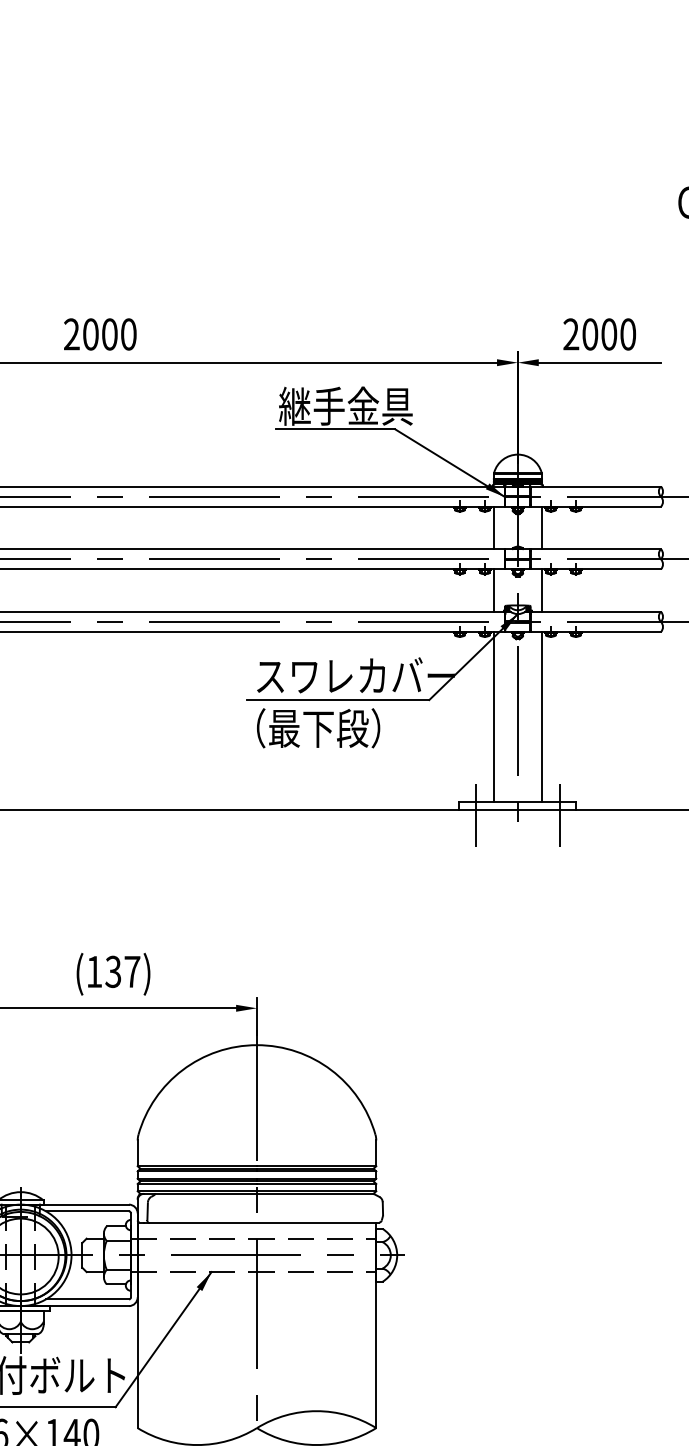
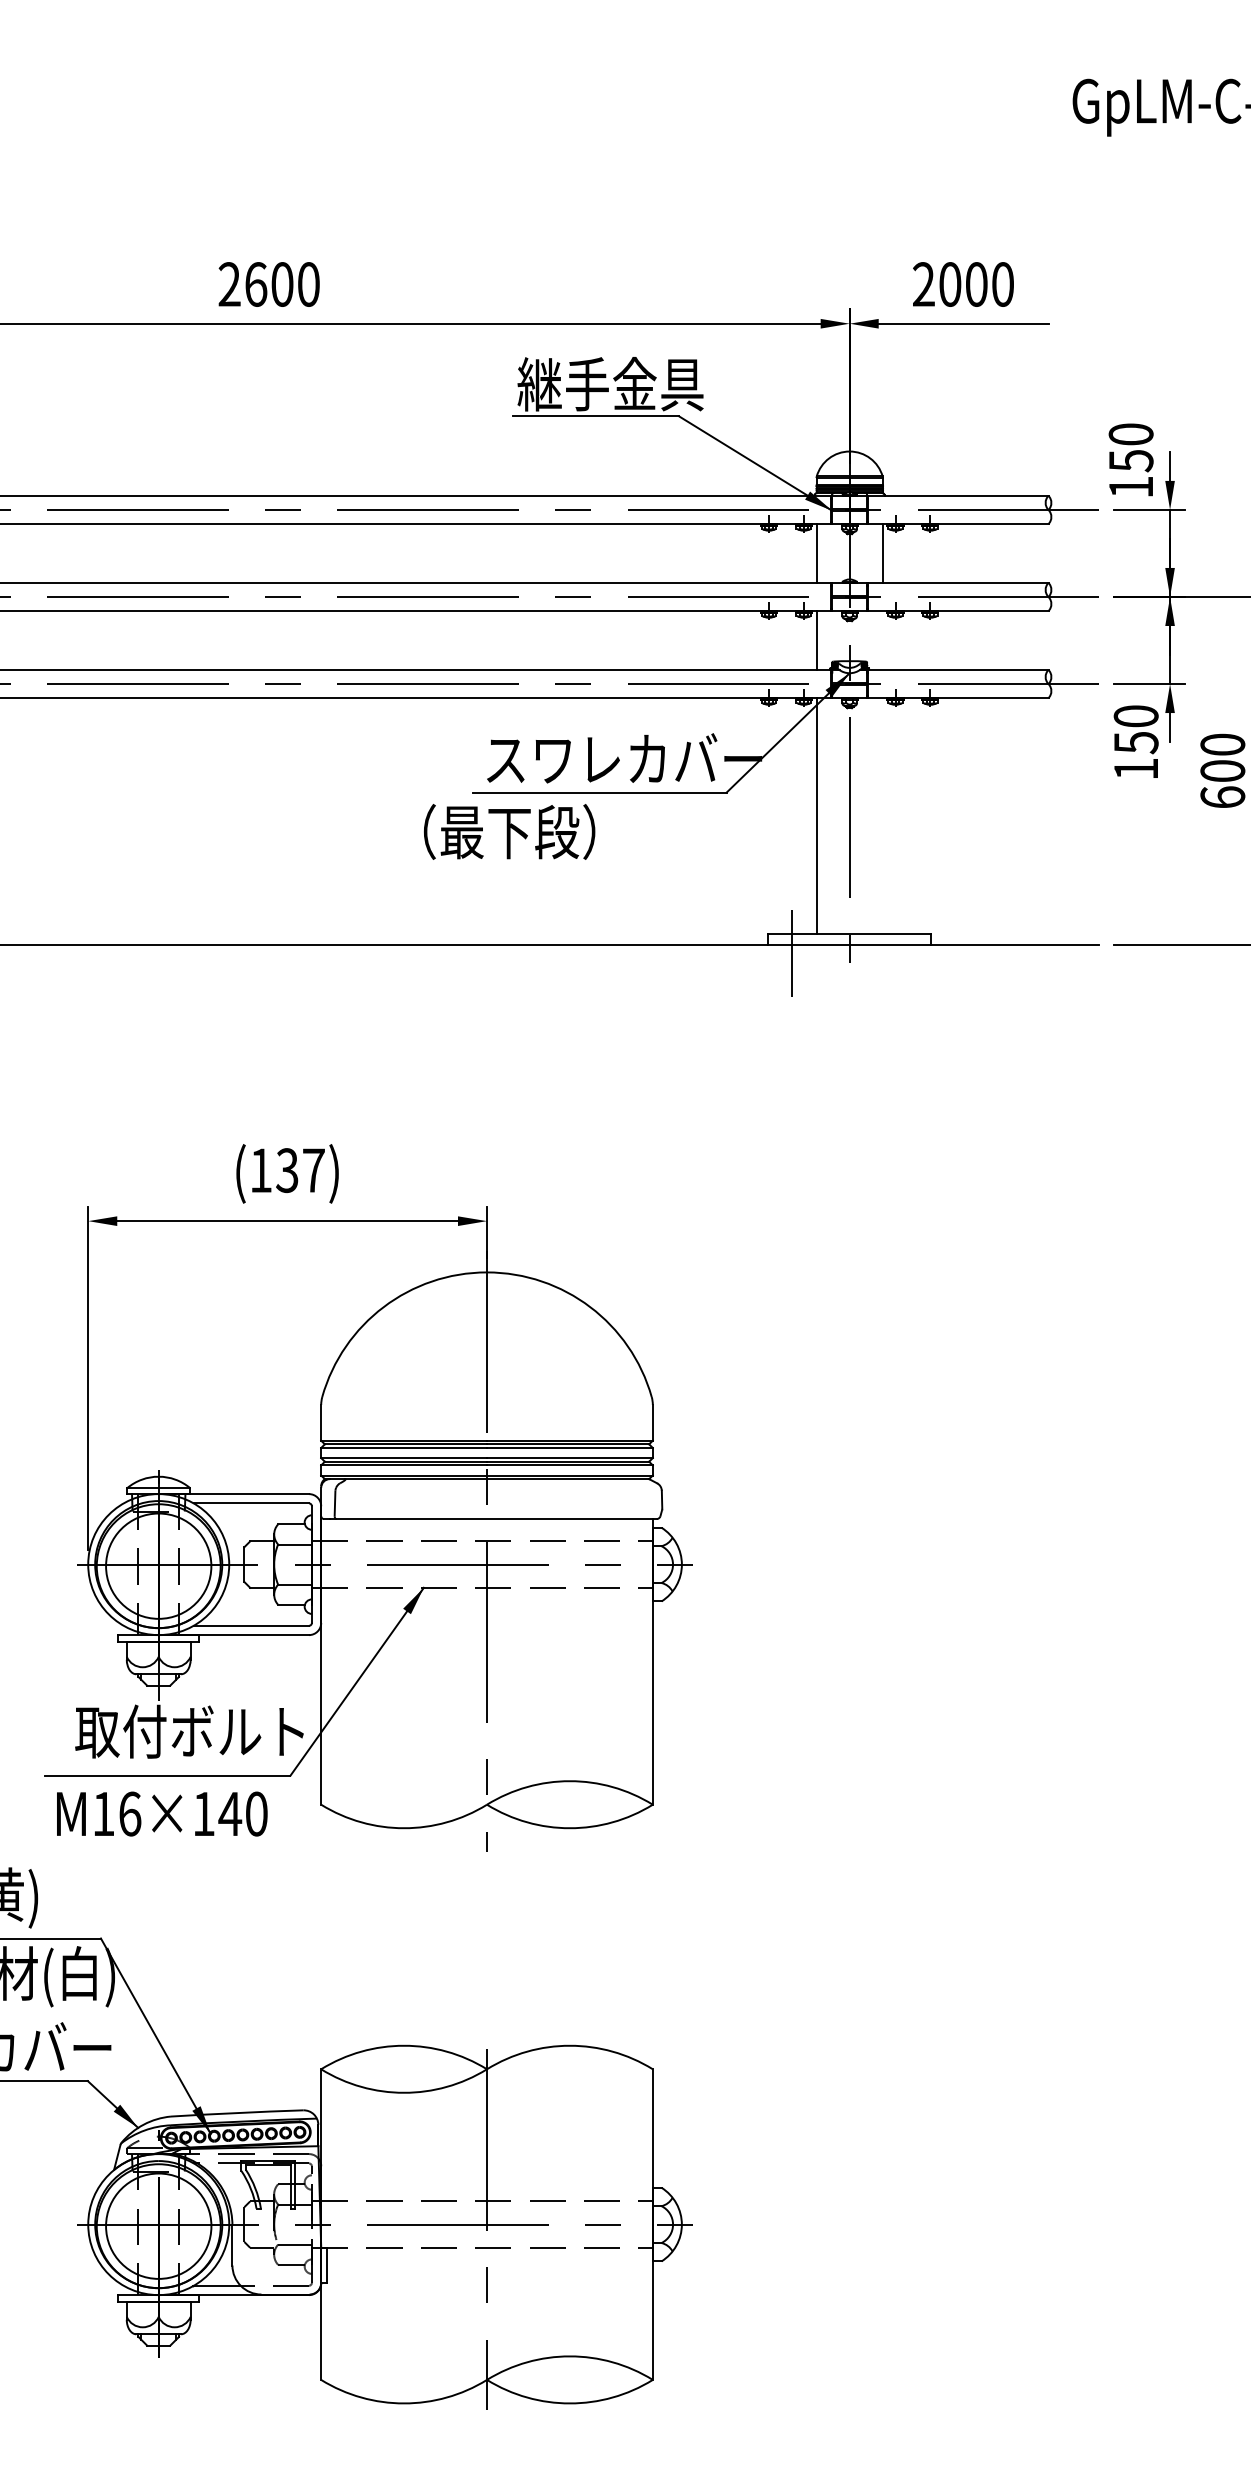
text: (91, 334) -> (256, 284), 2000 -> 2600
line: (541, 590) -> (882, 640), removed
line: (541, 717) -> (882, 816), removed
text: (318, 727) -> (509, 831), moved
line: (559, 815) -> (907, 953), removed

